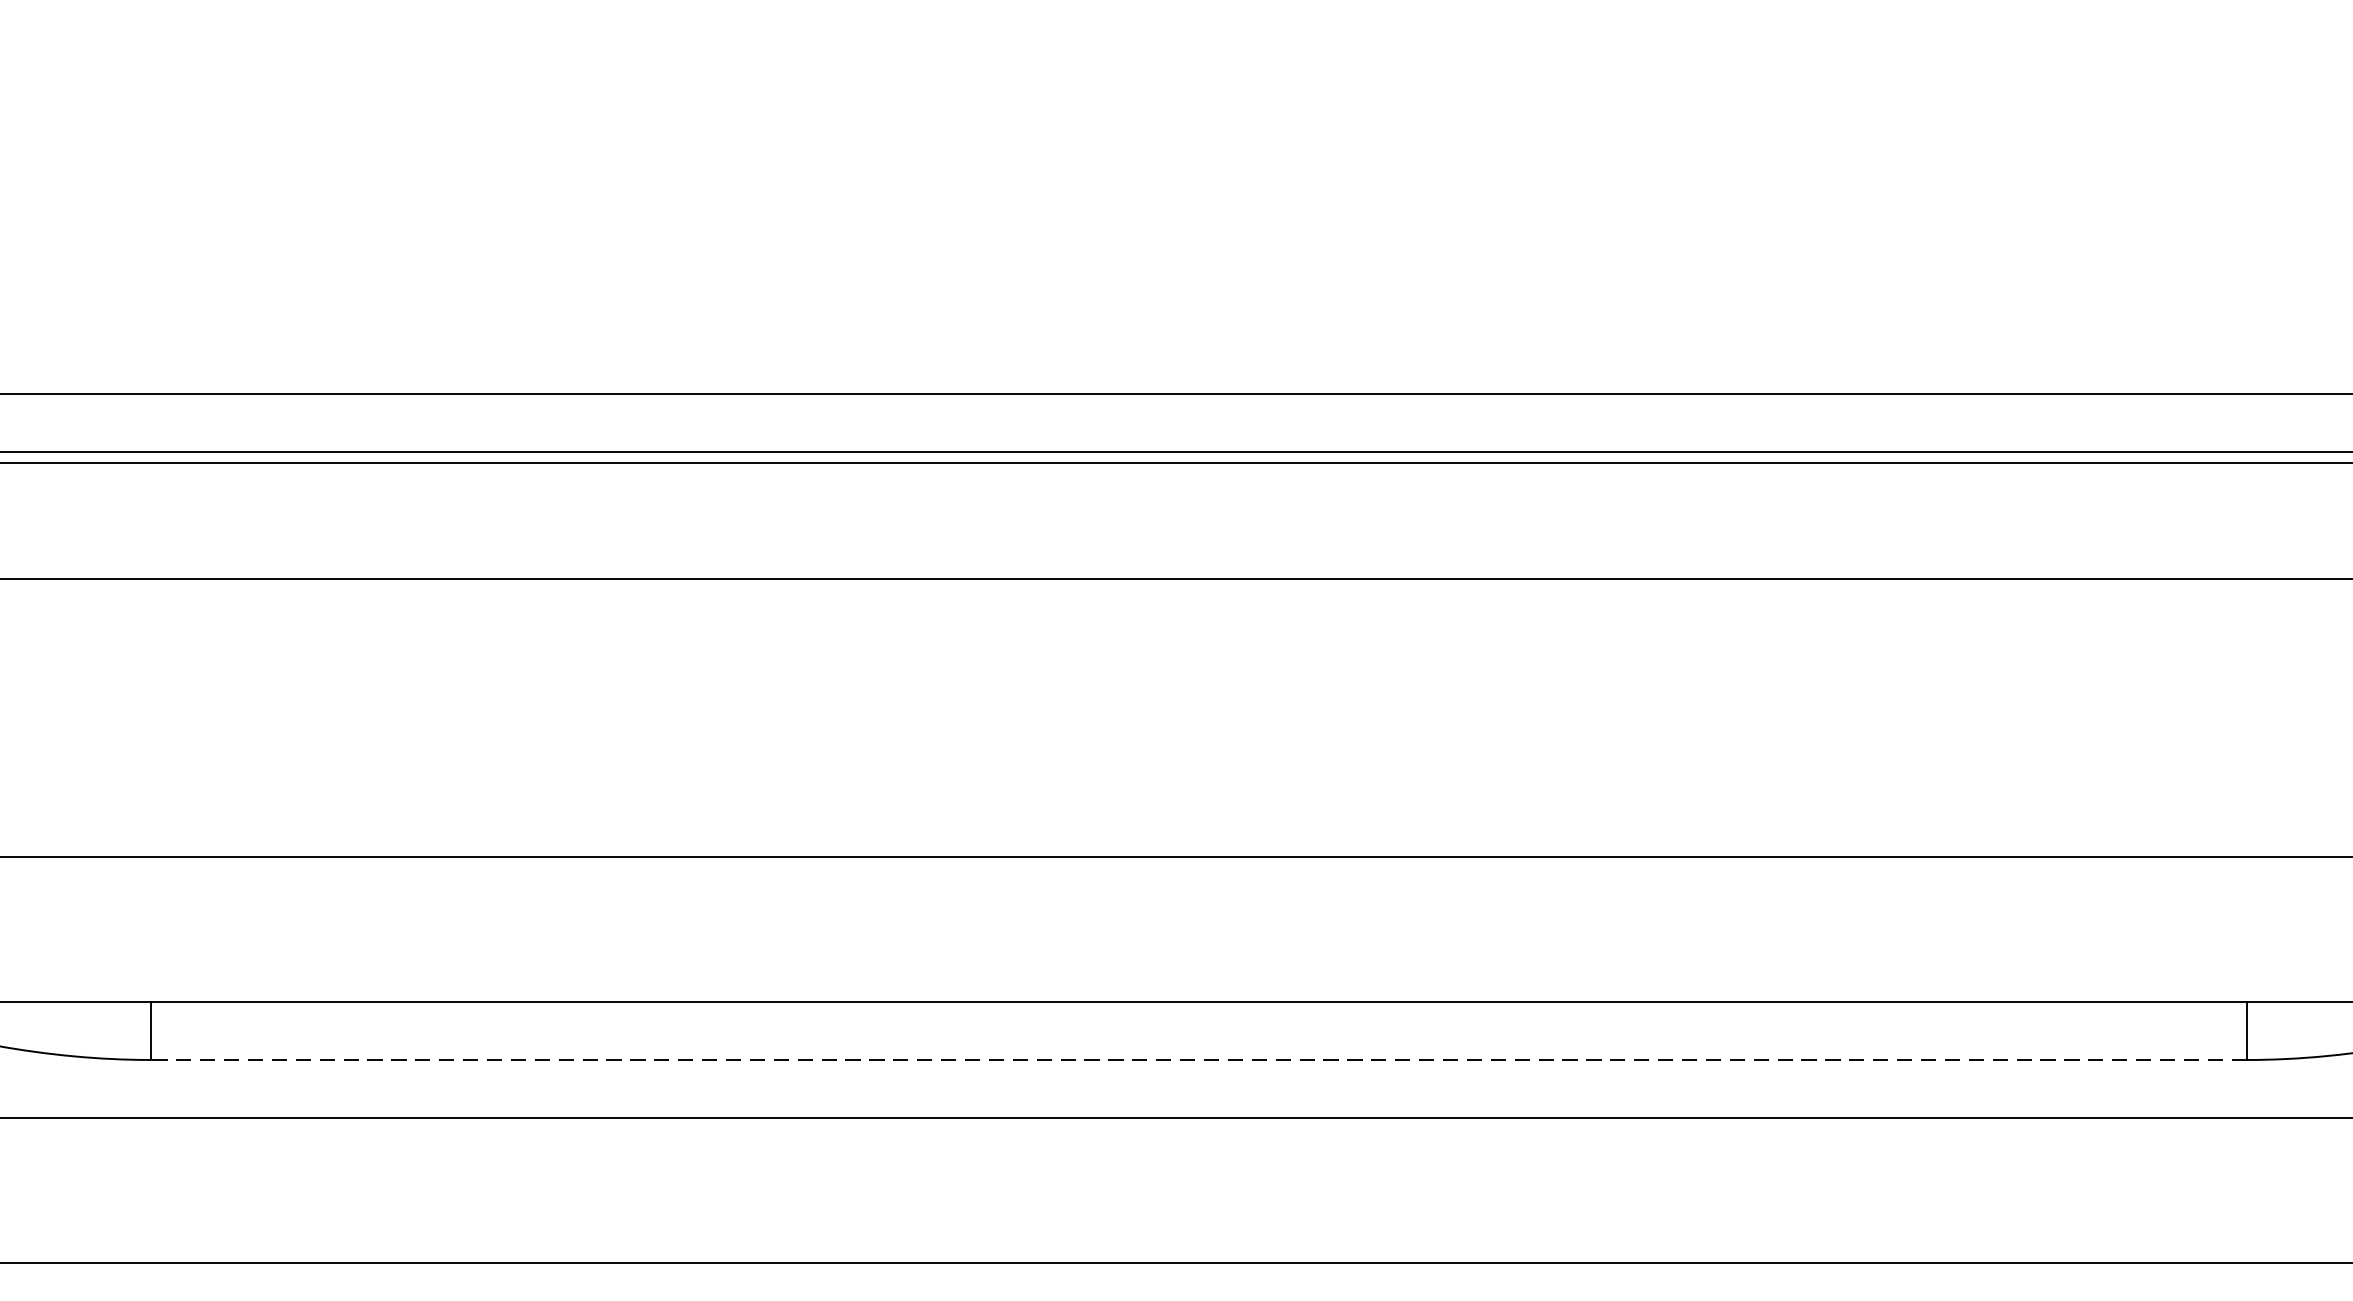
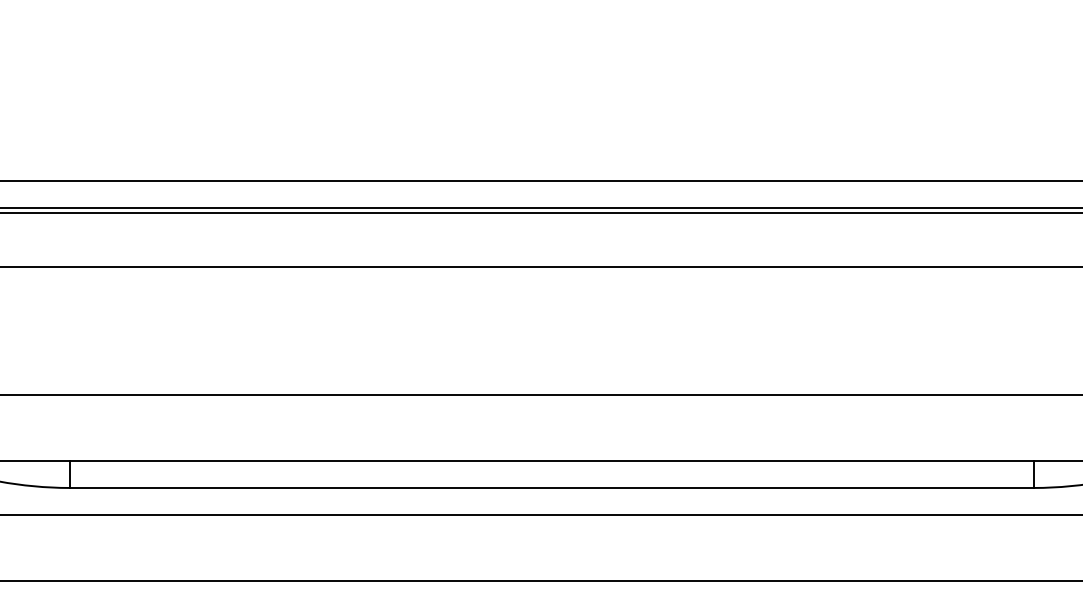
line: (1198, 1058) -> (551, 487), dashed -> solid

